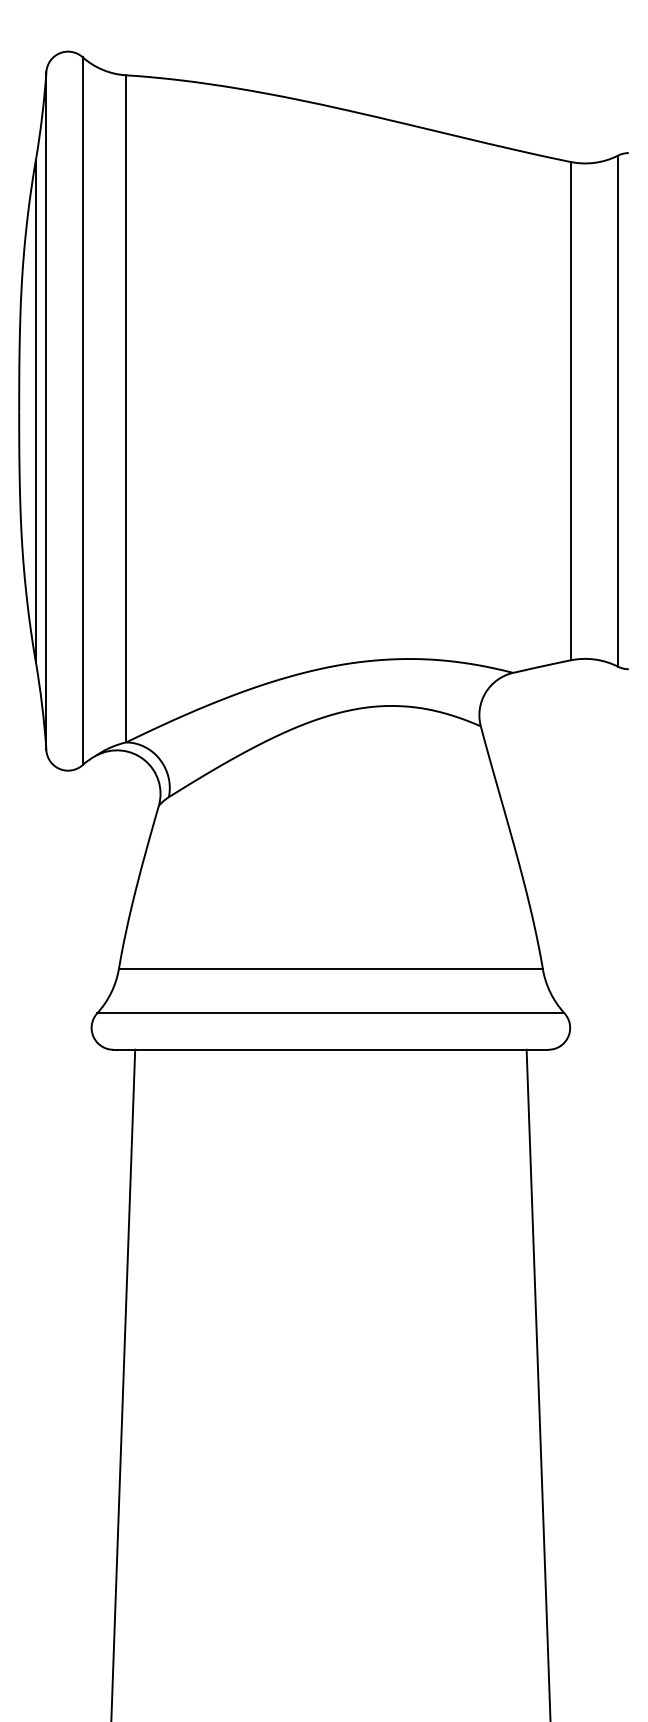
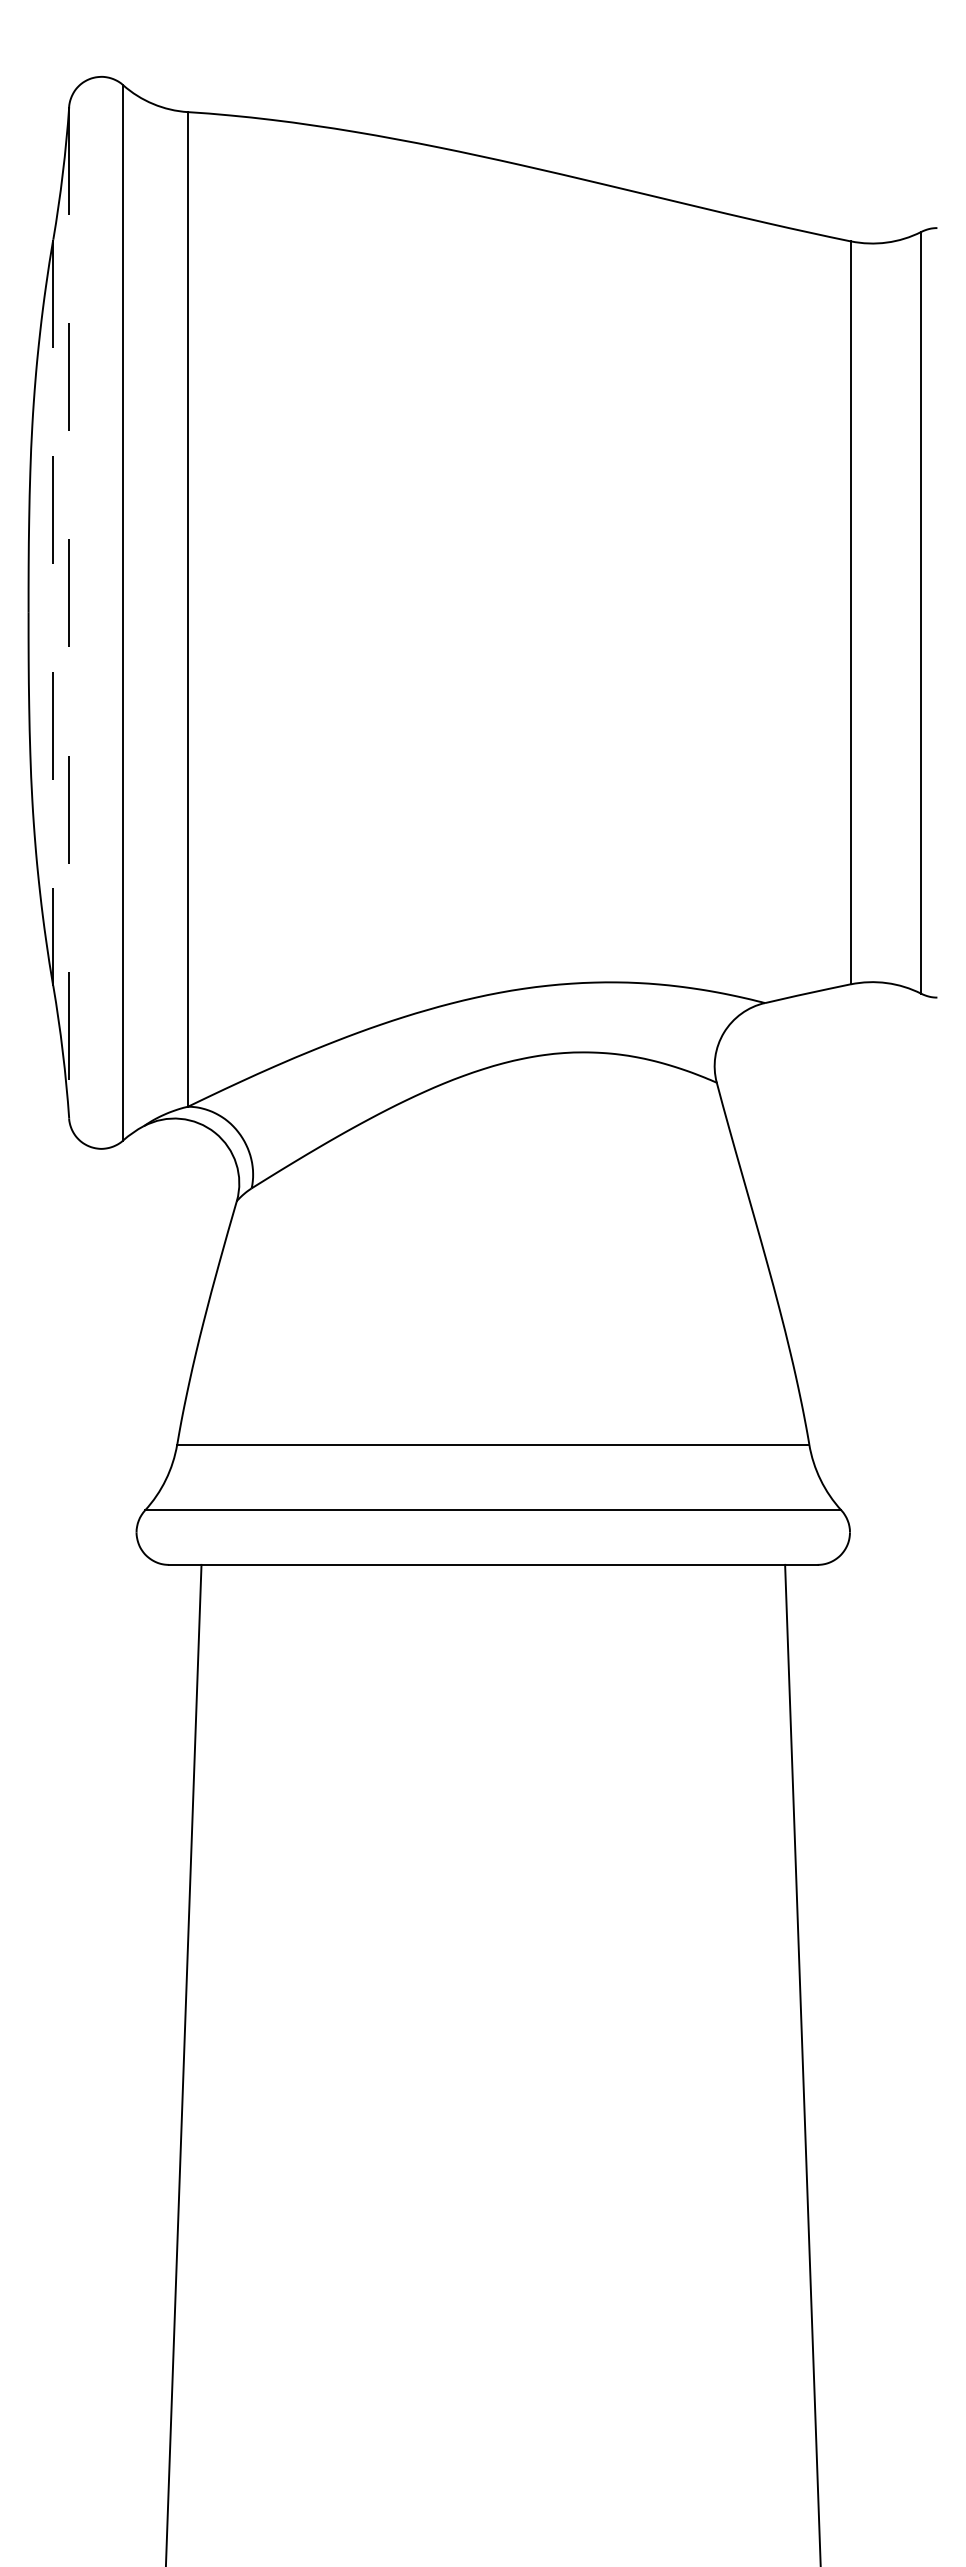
line: (35, 411) -> (52, 613), solid -> dashed
line: (46, 411) -> (69, 613), solid -> dashed

